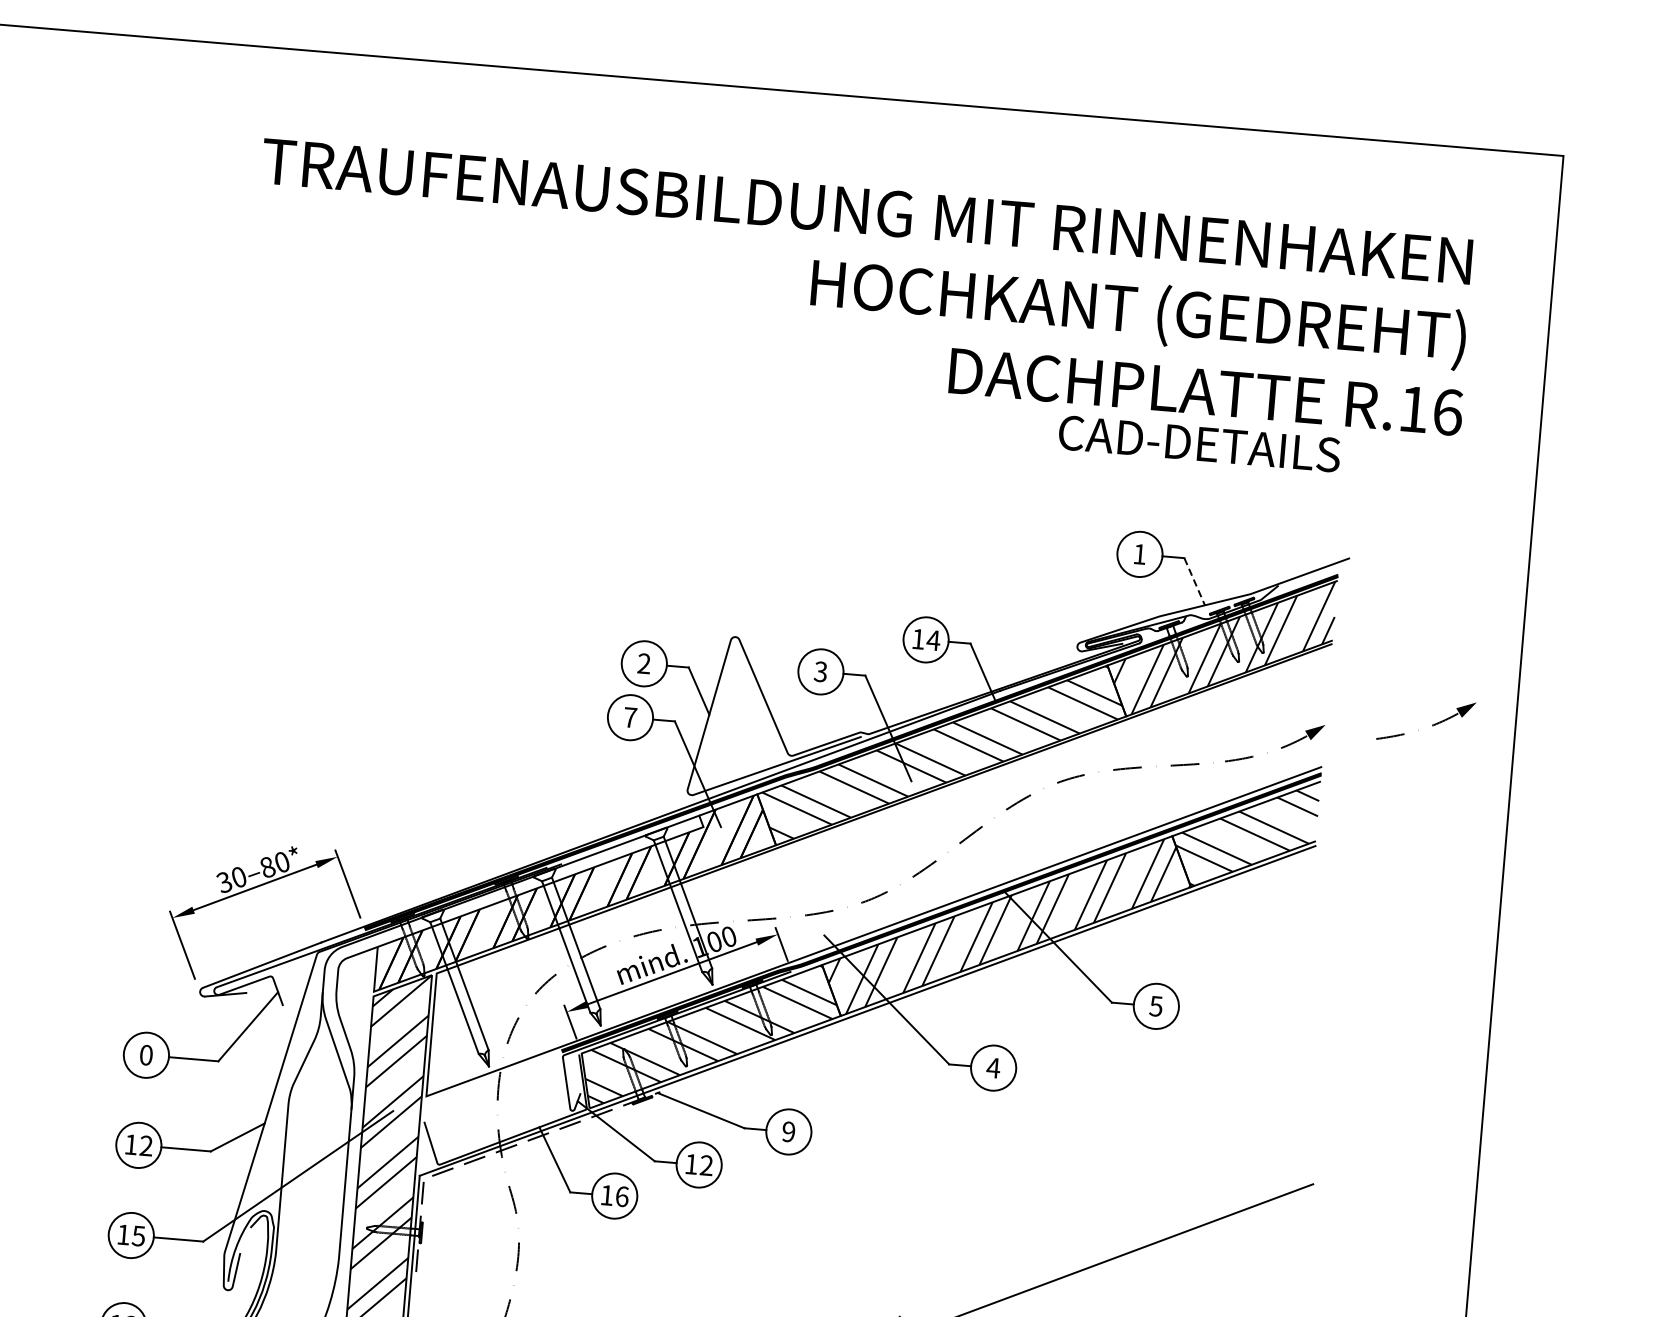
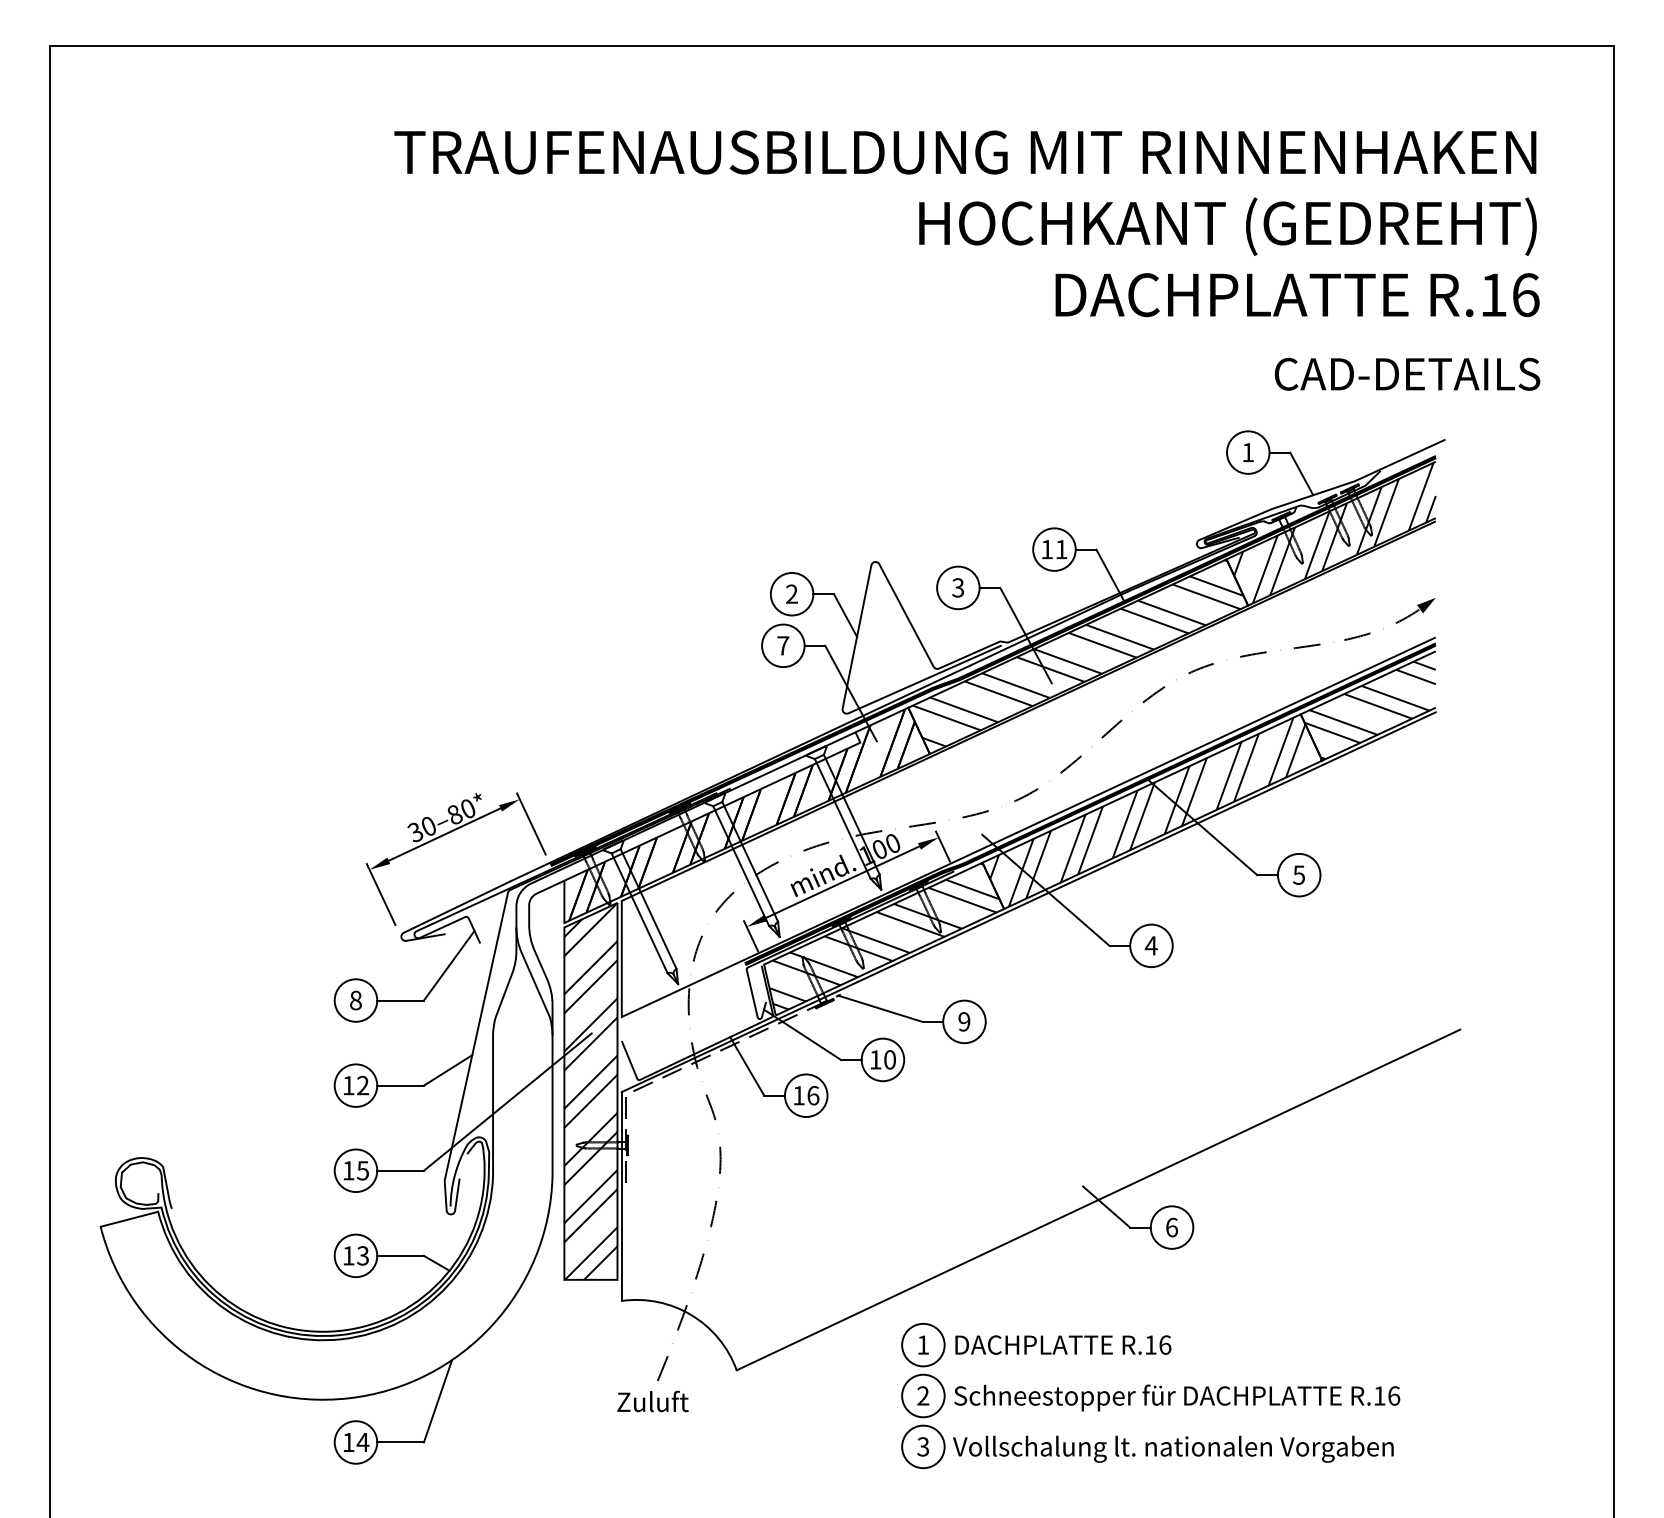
text: (1199, 443) -> (1407, 373), moved
line: (1194, 582) -> (1301, 474), dashed -> solid
text: (933, 640) -> (1061, 549), 14 -> 11
part: (1431, 724) -> (1535, 589), removed
text: (145, 1055) -> (355, 1000), 0 -> 8
text: (706, 1165) -> (889, 1059), 12 -> 10

